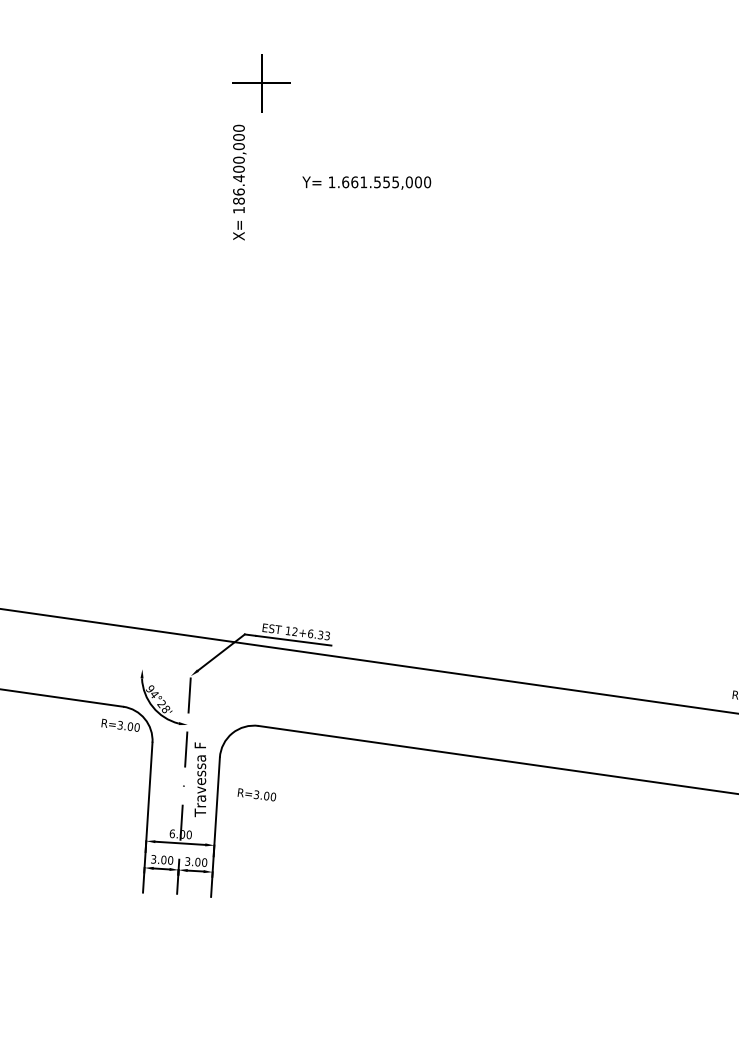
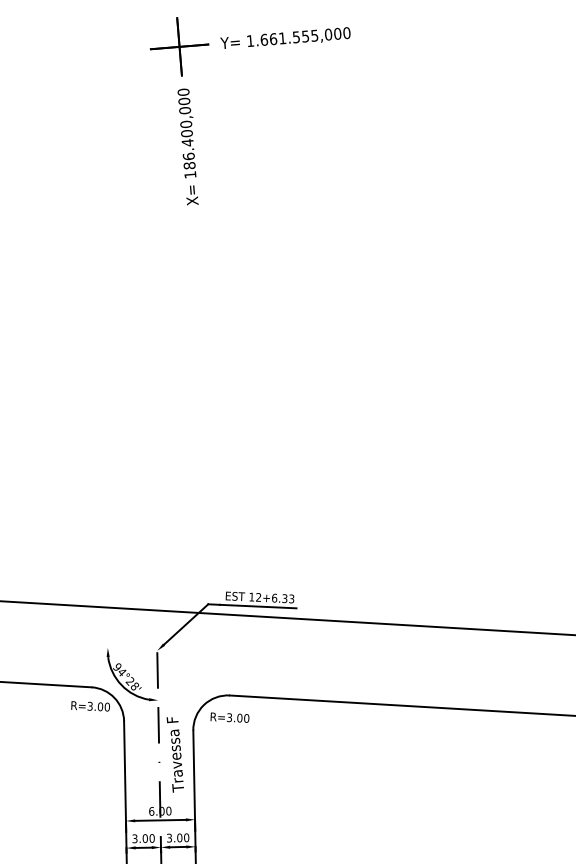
text: (239, 182) -> (188, 146), moved
text: (366, 182) -> (285, 38), moved
text: (256, 794) -> (229, 717), moved

